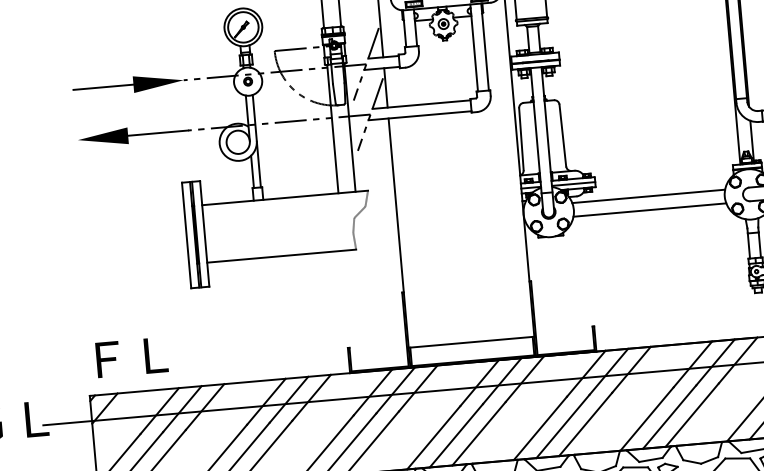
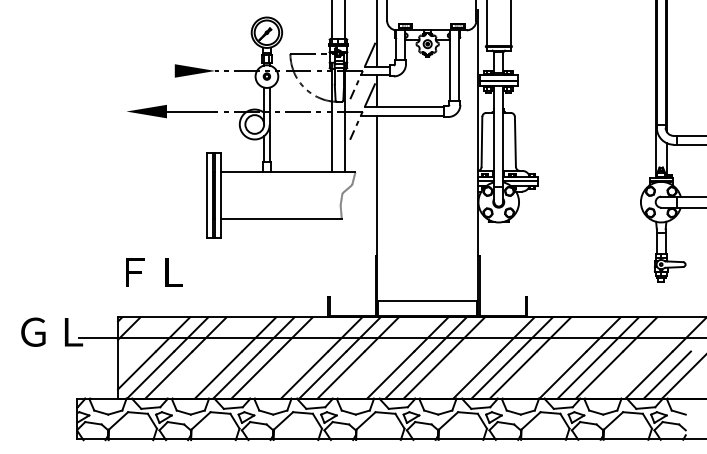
line: (103, 86) -> (150, 70), removed
line: (648, 196) -> (579, 196), removed
line: (649, 209) -> (579, 207), removed
text: (131, 357) -> (154, 272), moved

